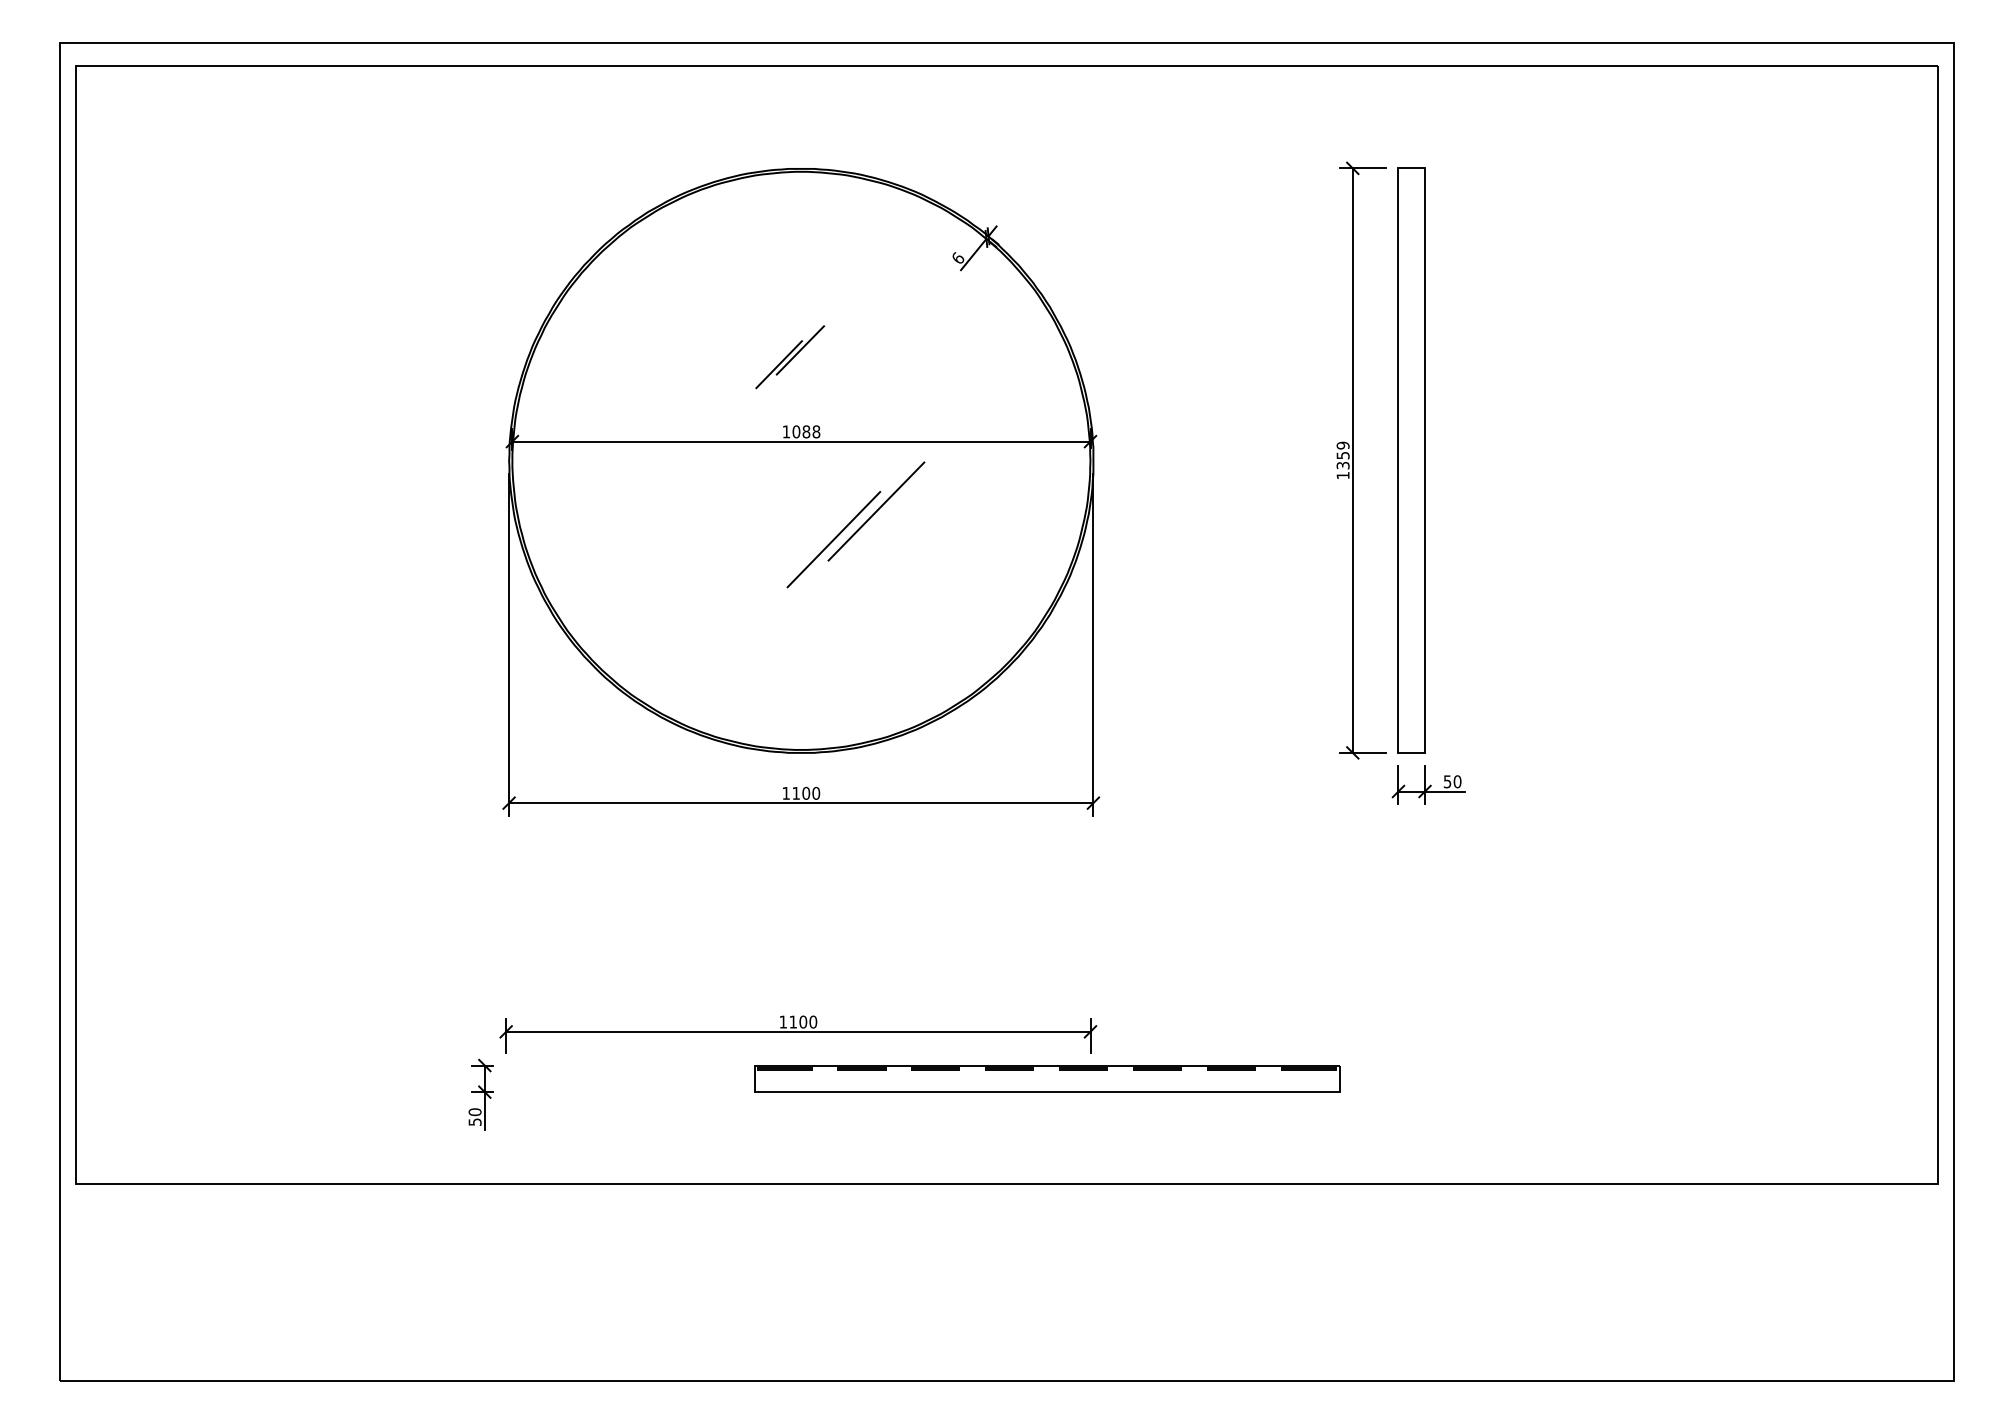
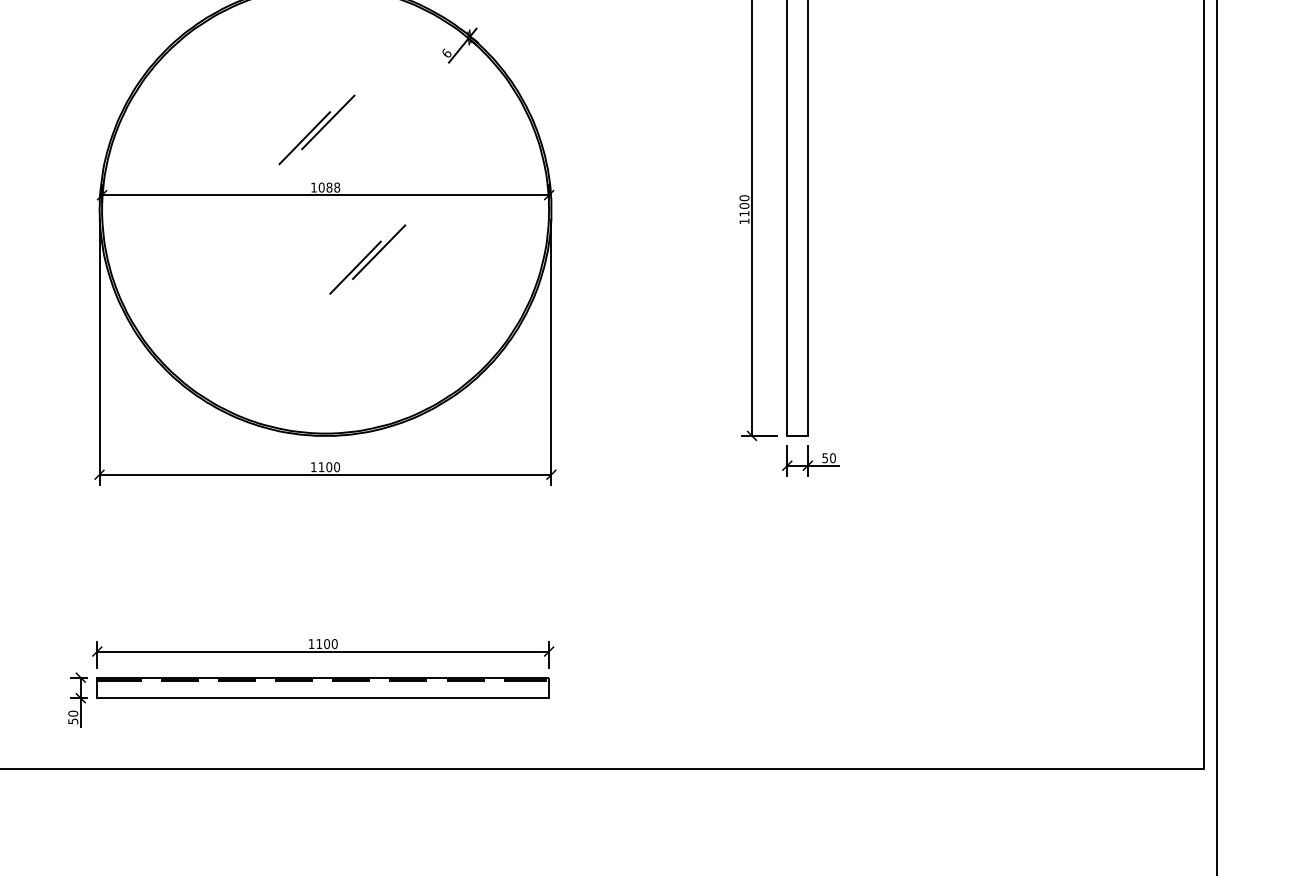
part: (789, 356) -> (316, 129), size x1.43
text: (1342, 455) -> (744, 205), 1359 -> 1100
part: (855, 524) -> (367, 259), size x0.71
part: (1047, 1078) -> (323, 687), moved

